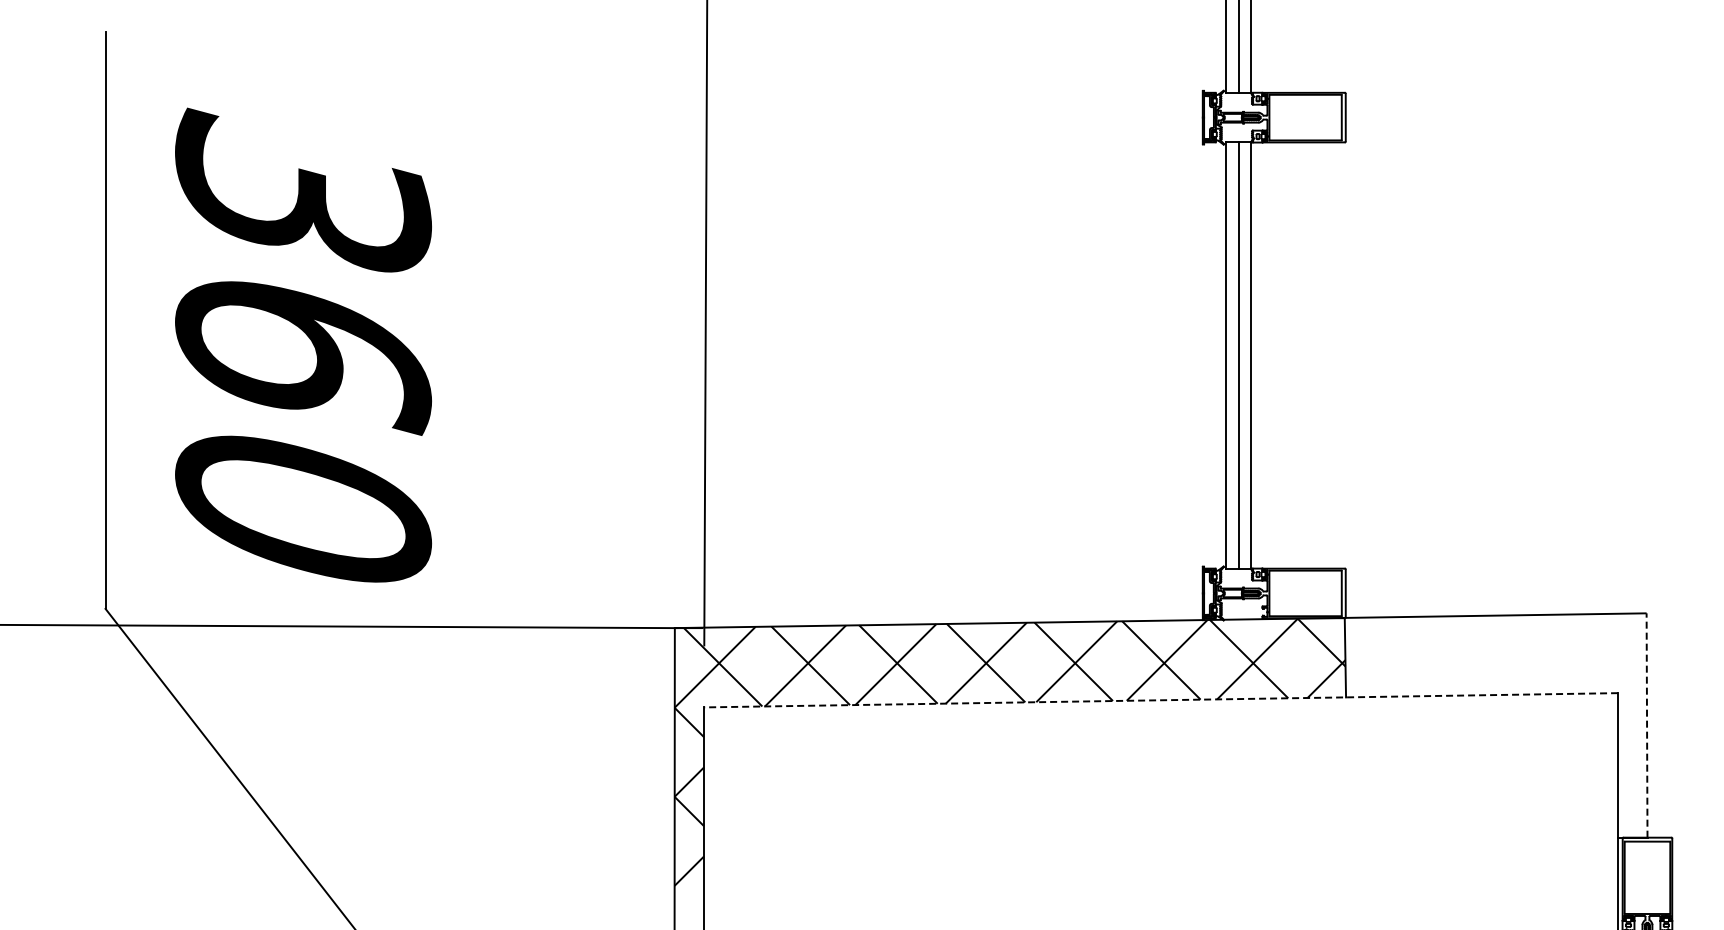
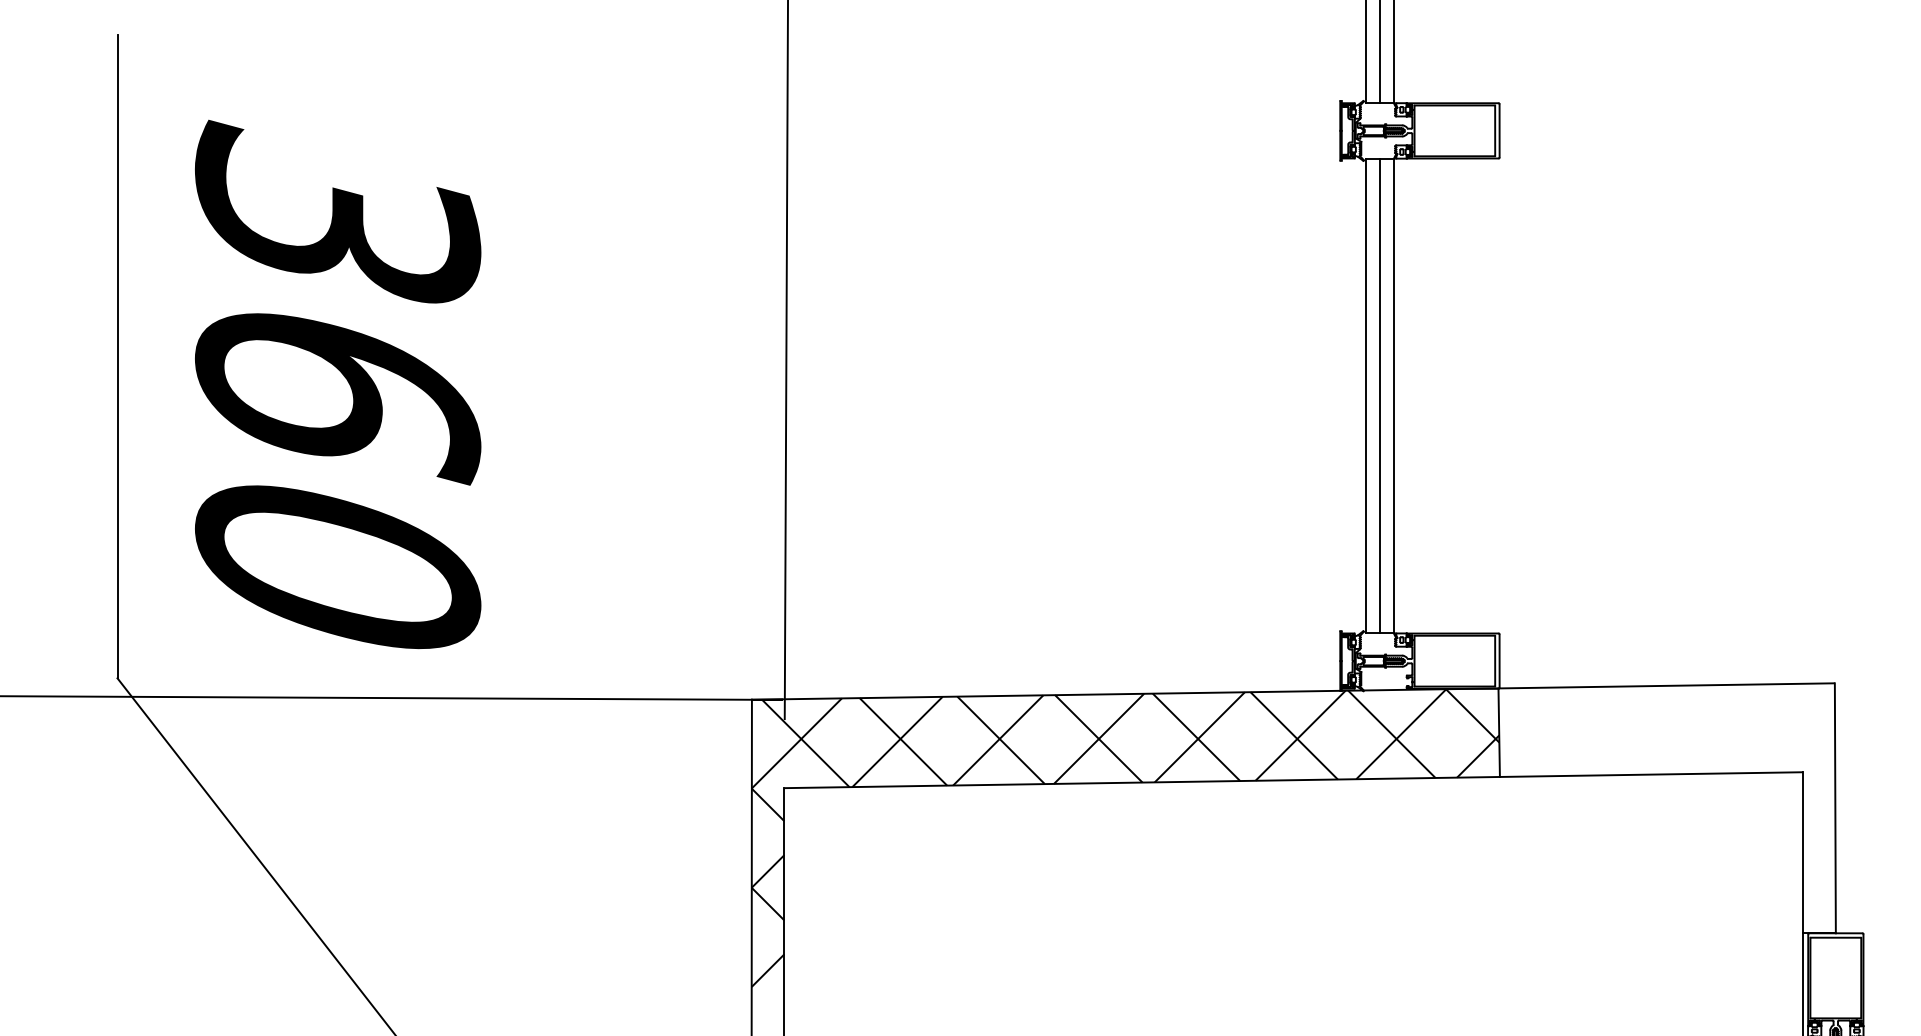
line: (1160, 700) -> (1293, 780), dashed -> solid
line: (1647, 725) -> (1835, 808), dashed -> solid

